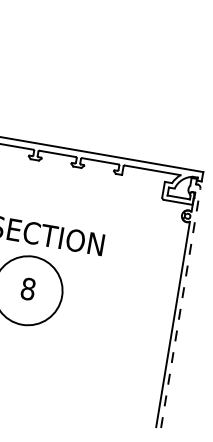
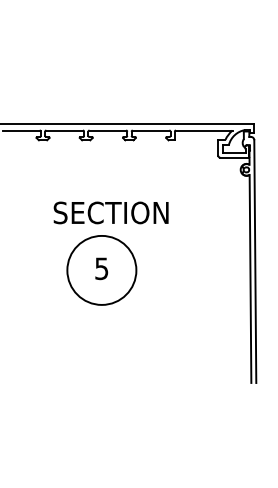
text: (28, 288) -> (101, 268), 8 -> 5
line: (180, 308) -> (255, 261), dashed -> solid

